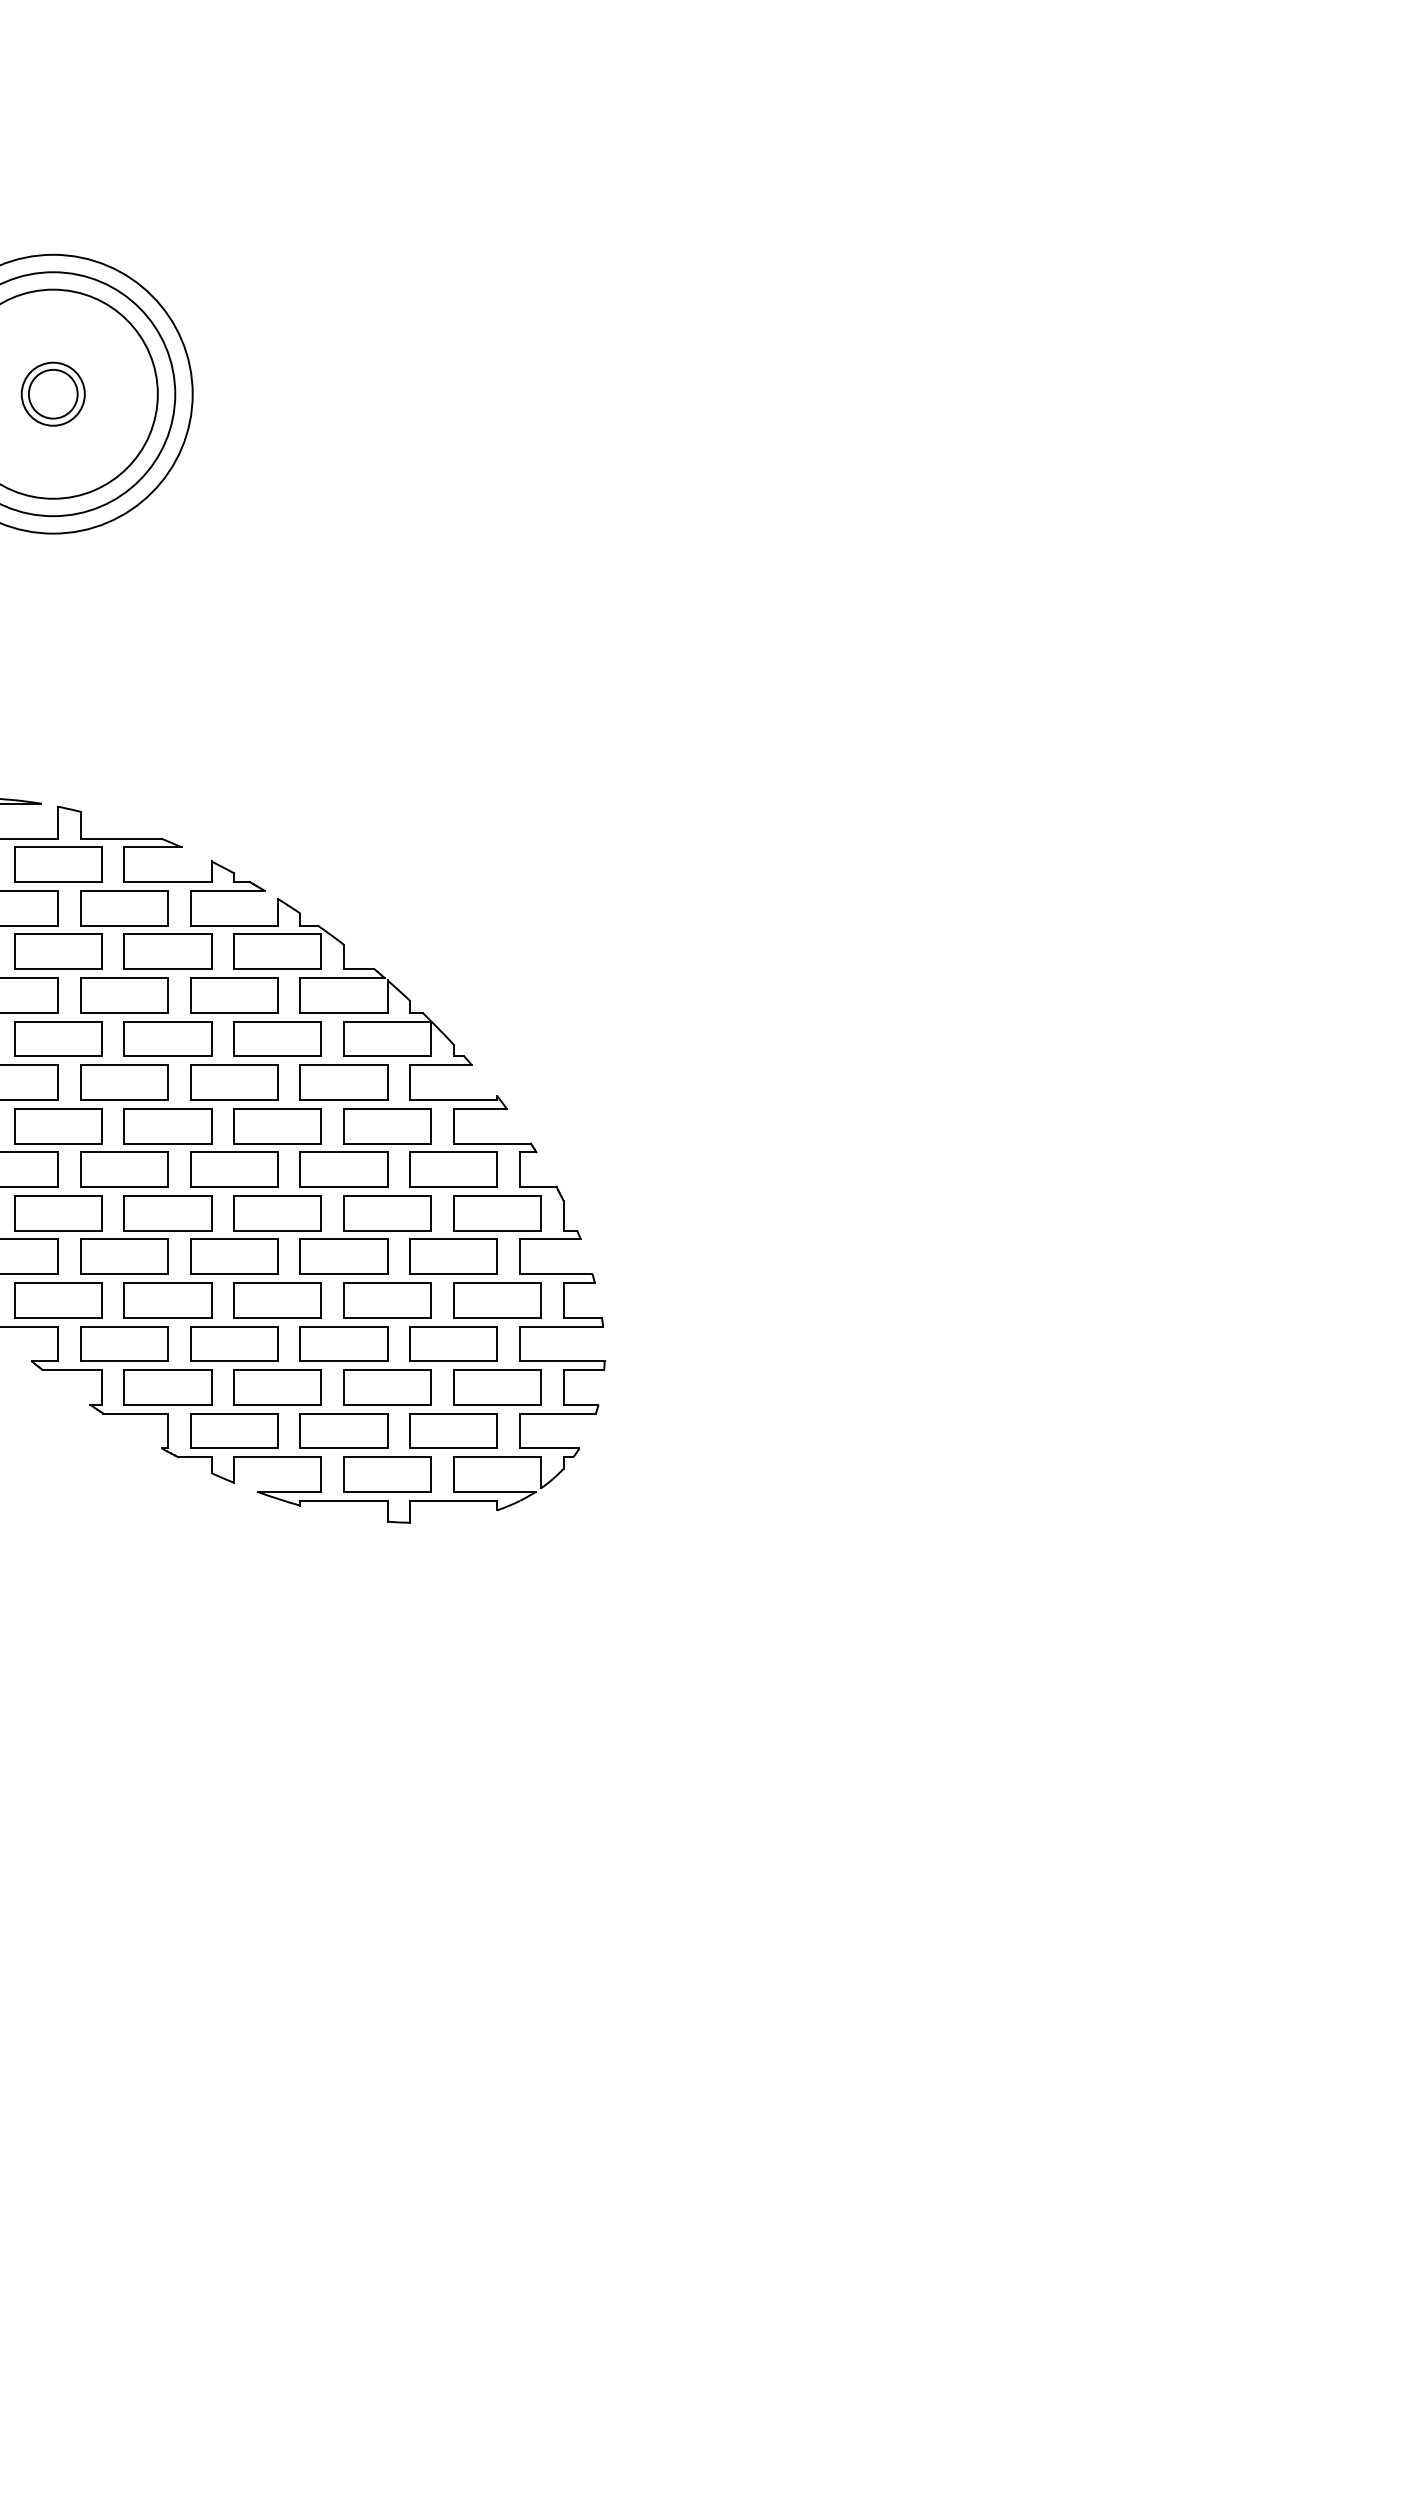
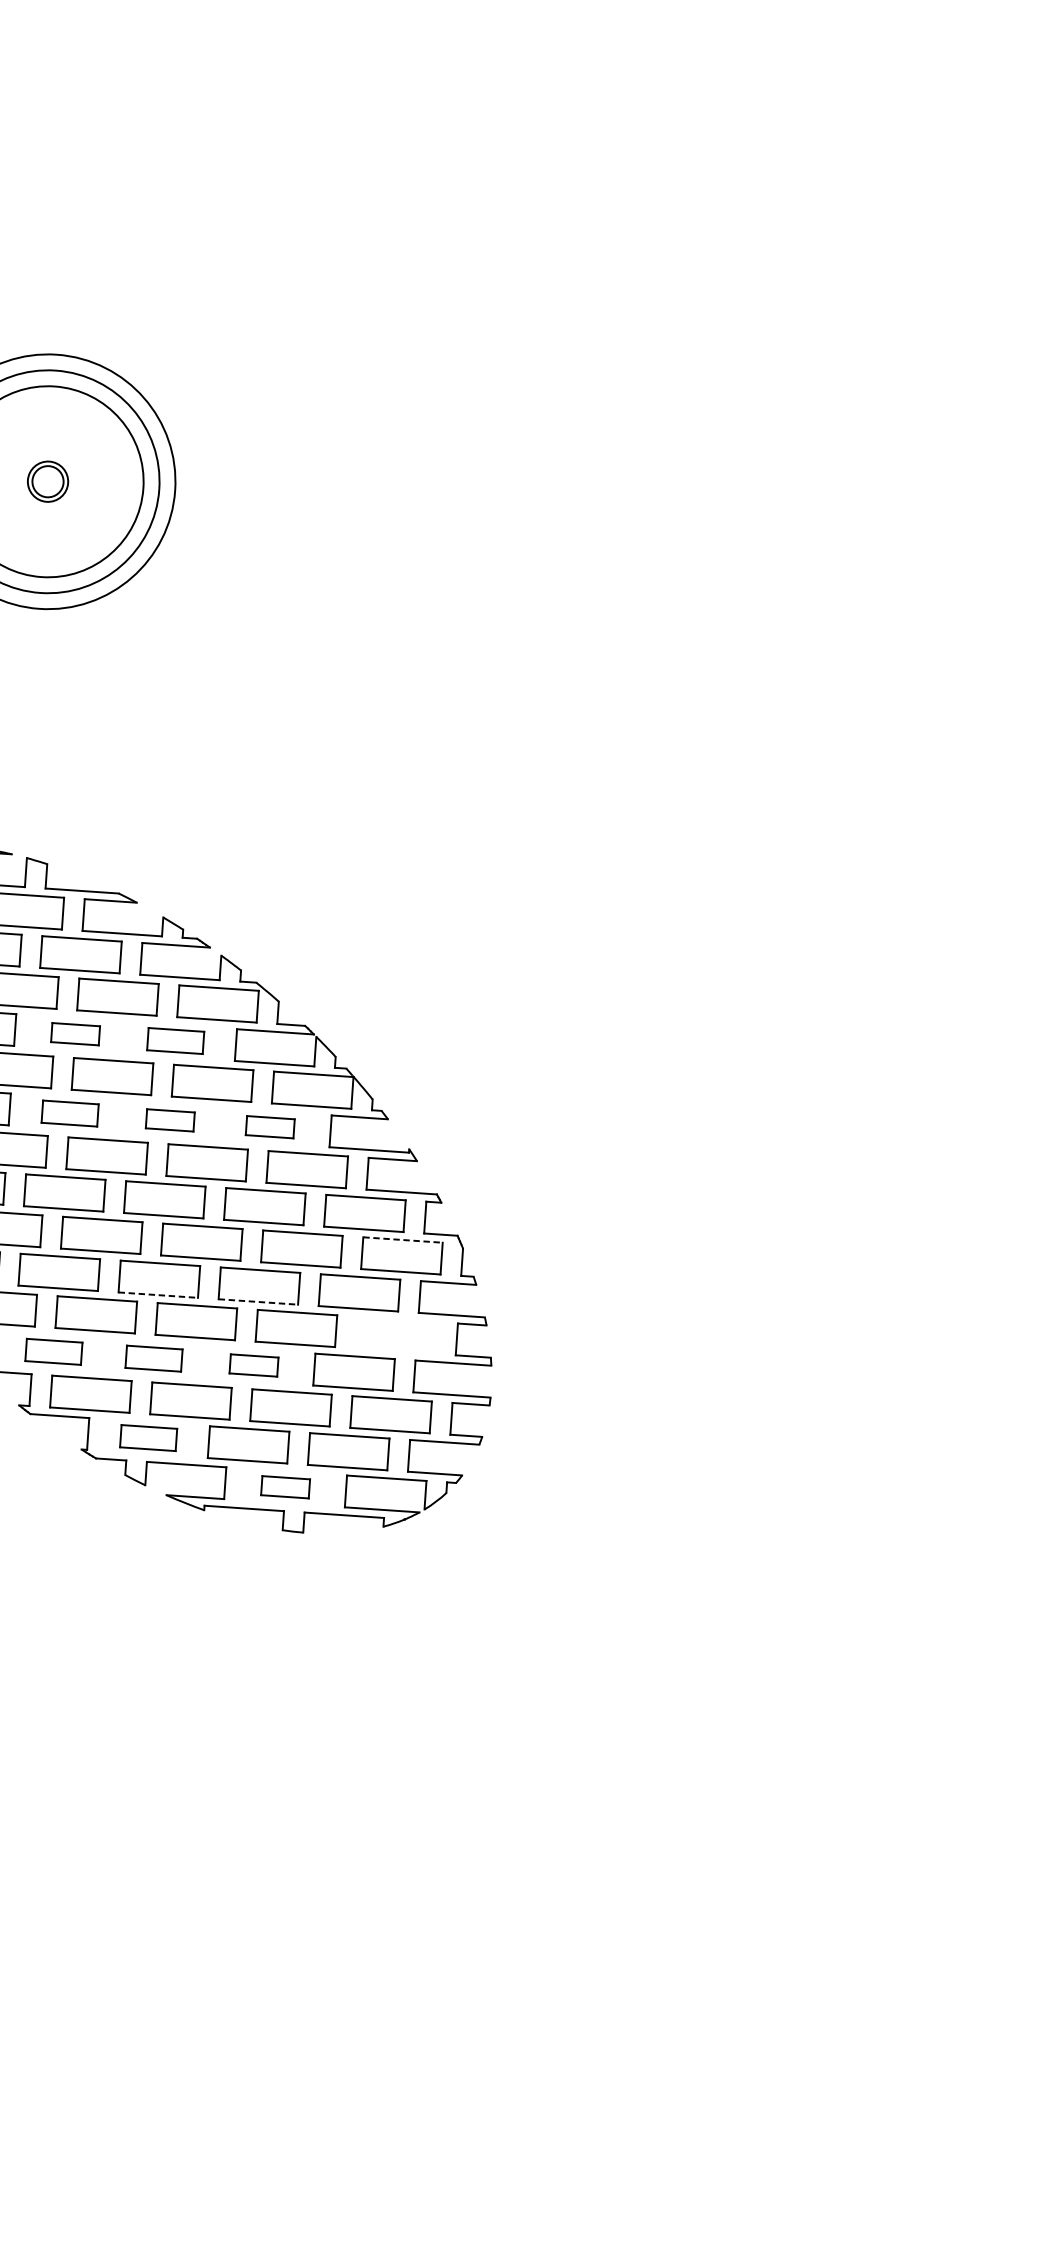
part: (52, 393) -> (47, 481), size x0.7
part: (124, 995) -> (75, 1034), size x0.6
part: (234, 995) -> (175, 1041), size x0.7
part: (124, 1082) -> (70, 1113), size x0.7
part: (234, 1082) -> (170, 1120), size x0.6
part: (343, 1082) -> (269, 1127), size x0.6
line: (497, 1195) -> (403, 1239), solid -> dashed
line: (234, 1274) -> (158, 1295), solid -> dashed
line: (343, 1274) -> (257, 1302), solid -> dashed
part: (497, 1300) -> (396, 1335), removed
part: (124, 1343) -> (54, 1351), size x0.7
part: (234, 1343) -> (154, 1358), size x0.7
part: (343, 1343) -> (253, 1365), size x0.6
part: (234, 1430) -> (148, 1437), size x0.7
part: (387, 1474) -> (285, 1487), size x0.6

